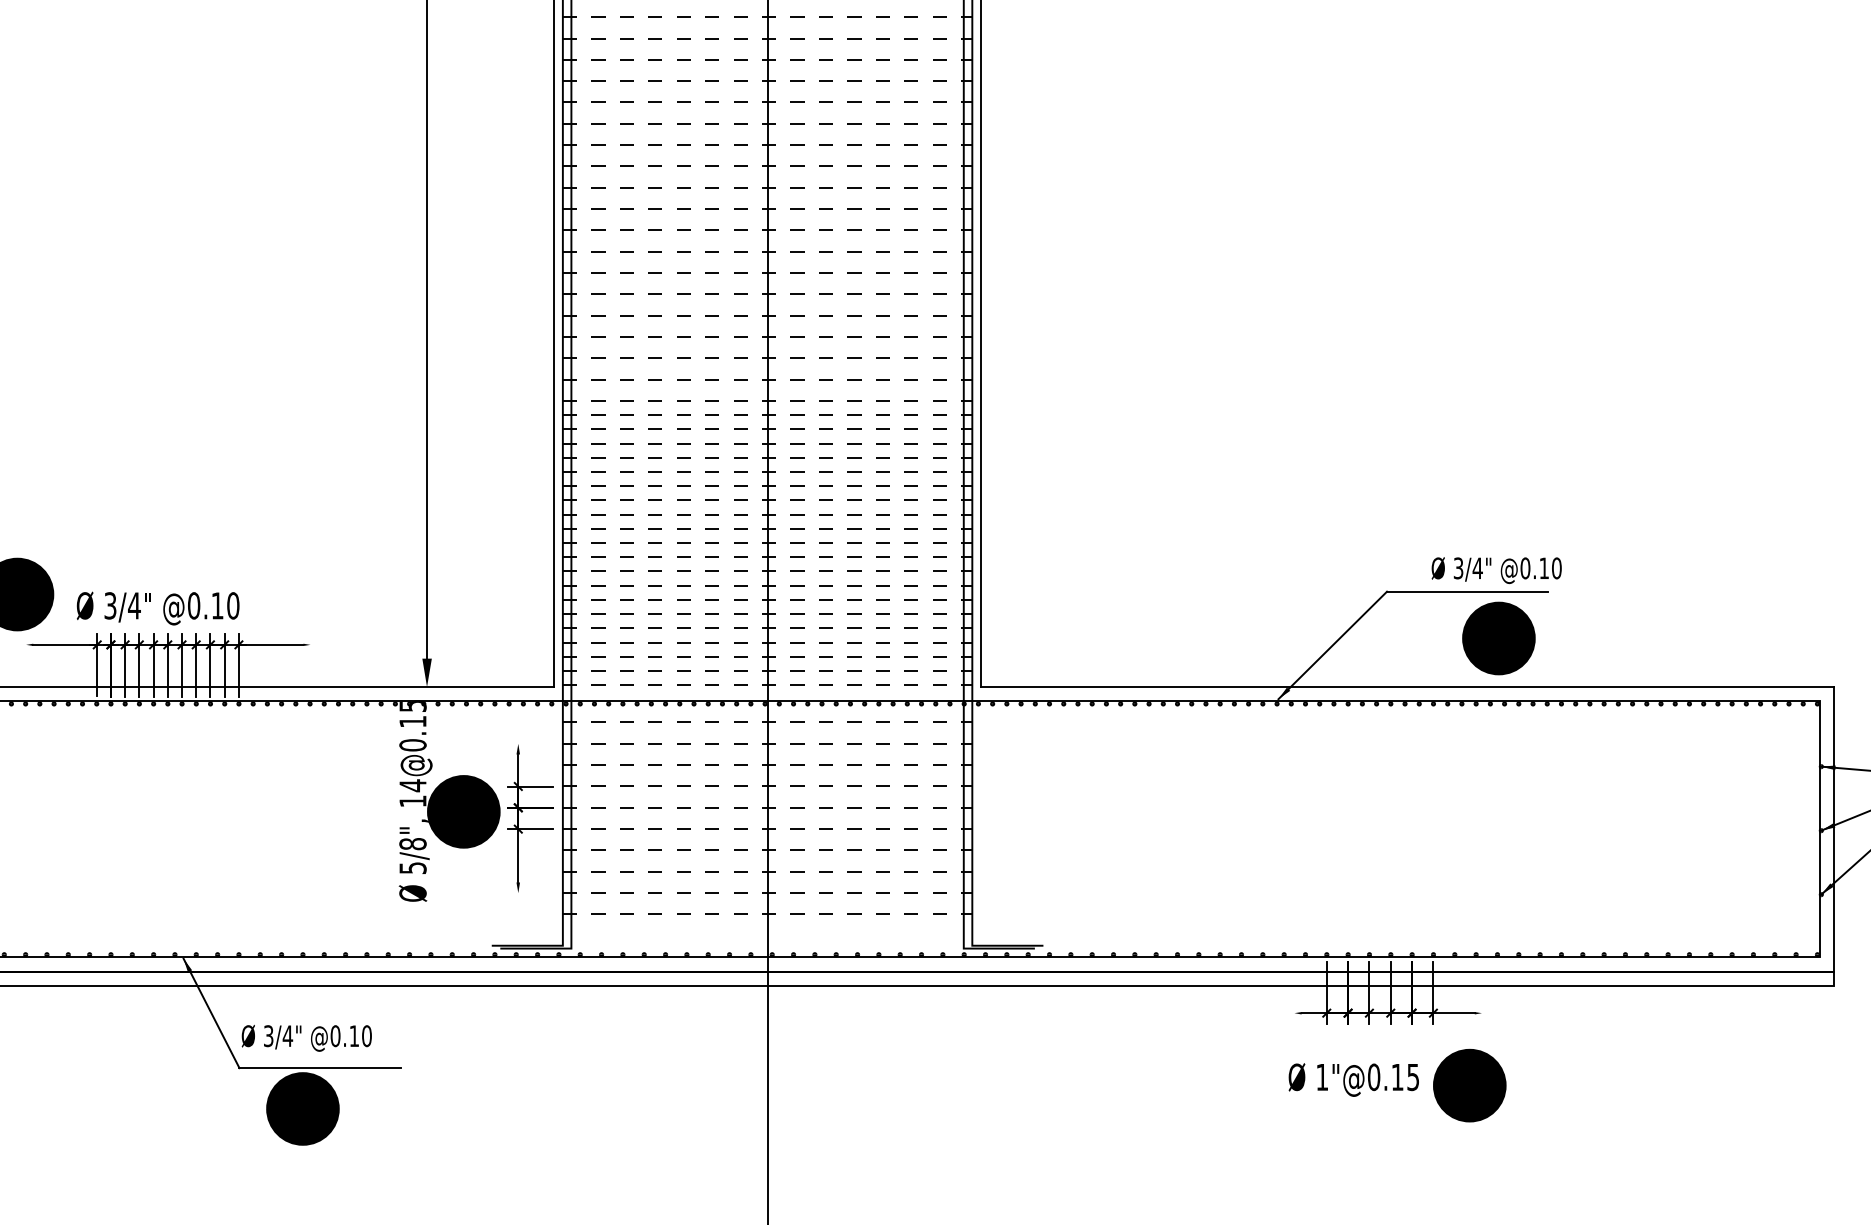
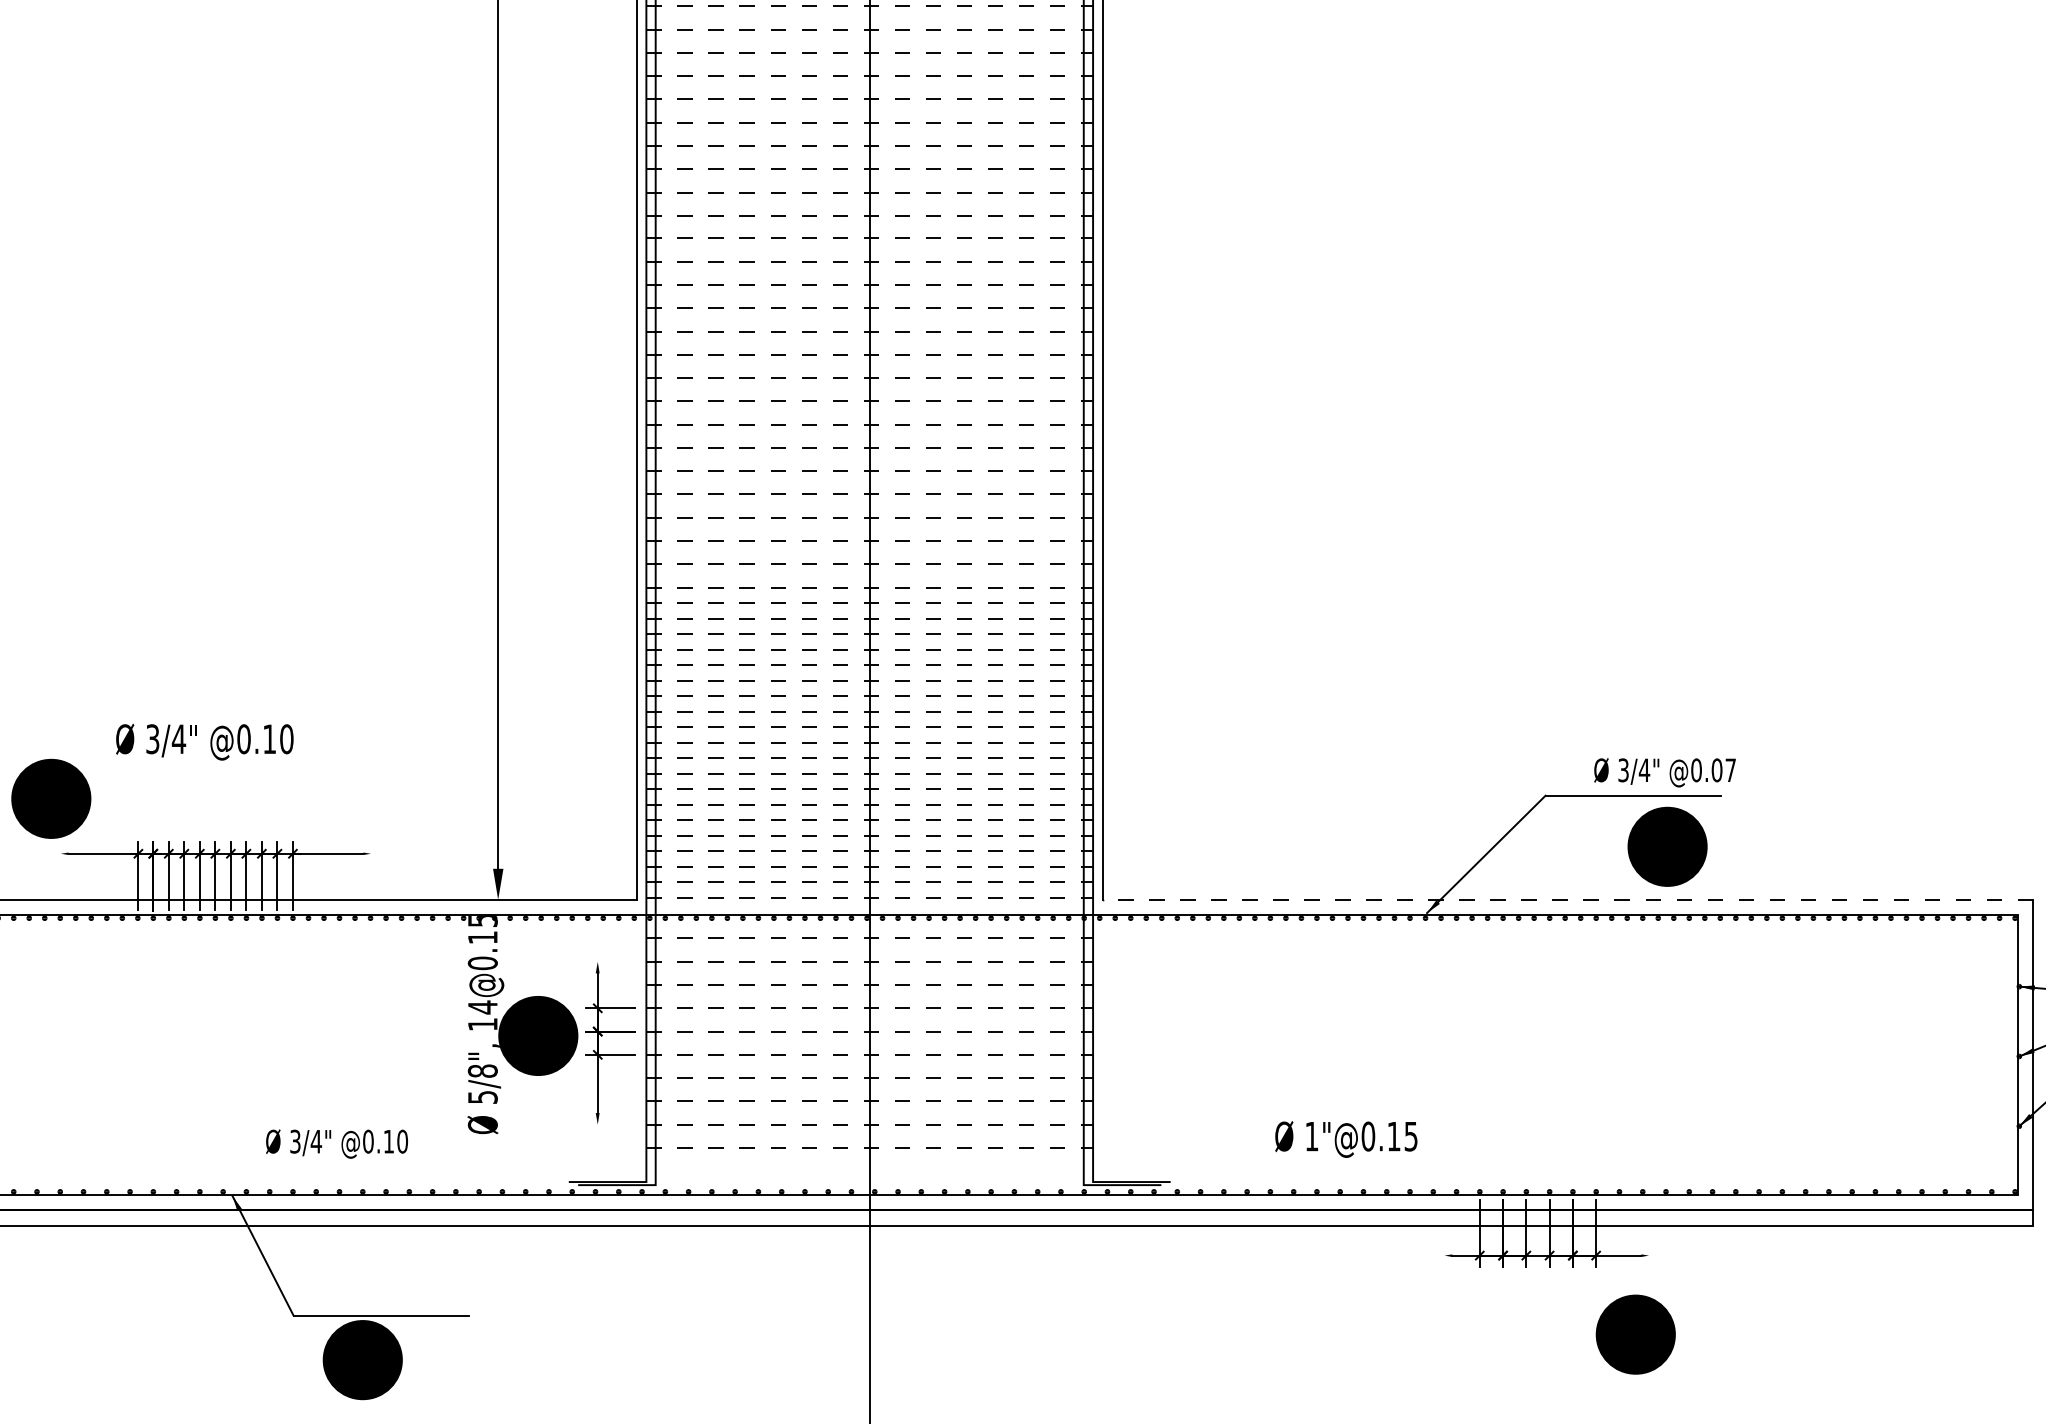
text: (1550, 568) -> (1723, 770), @0.10 -> @0.07
text: (157, 607) -> (204, 741), moved
line: (1407, 686) -> (1567, 899), solid -> dashed
text: (306, 1037) -> (336, 1143), moved
text: (1354, 1079) -> (1346, 1139), moved

